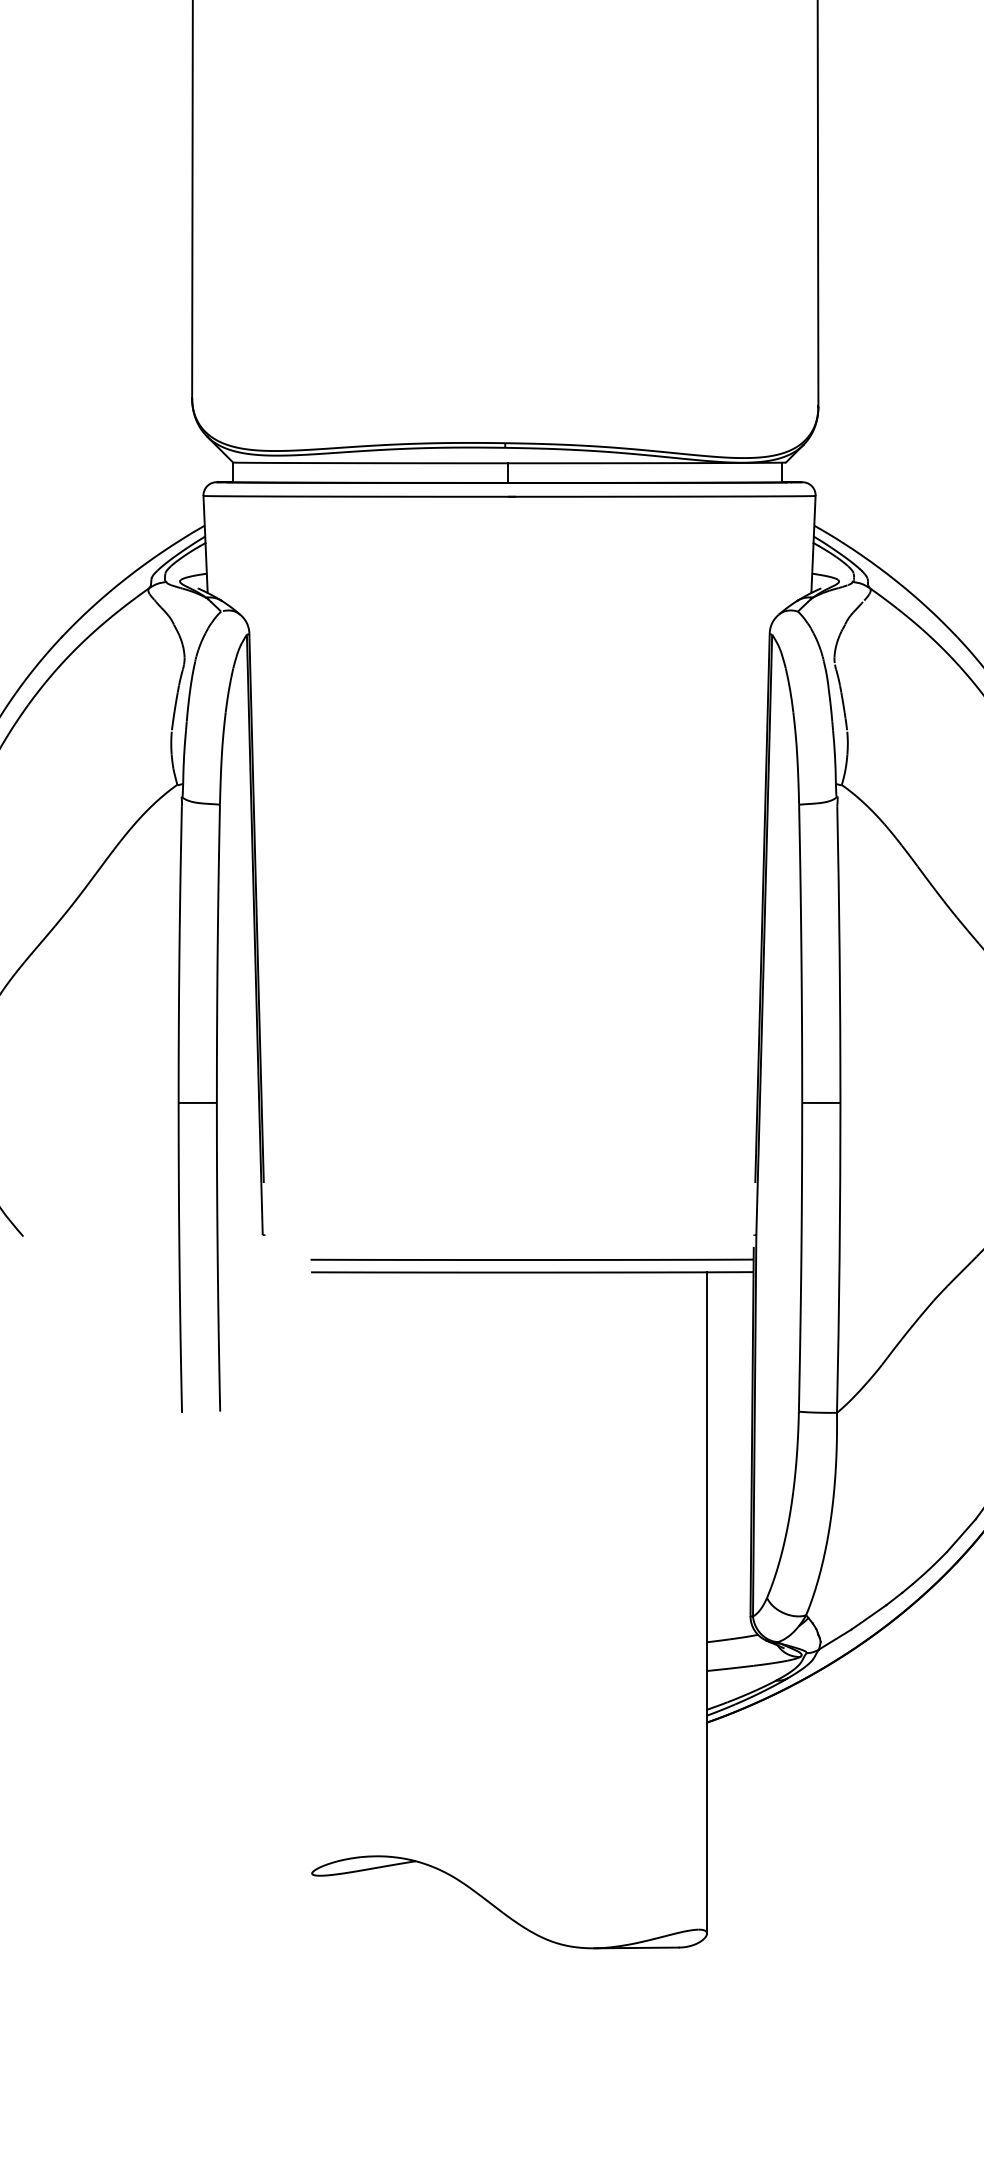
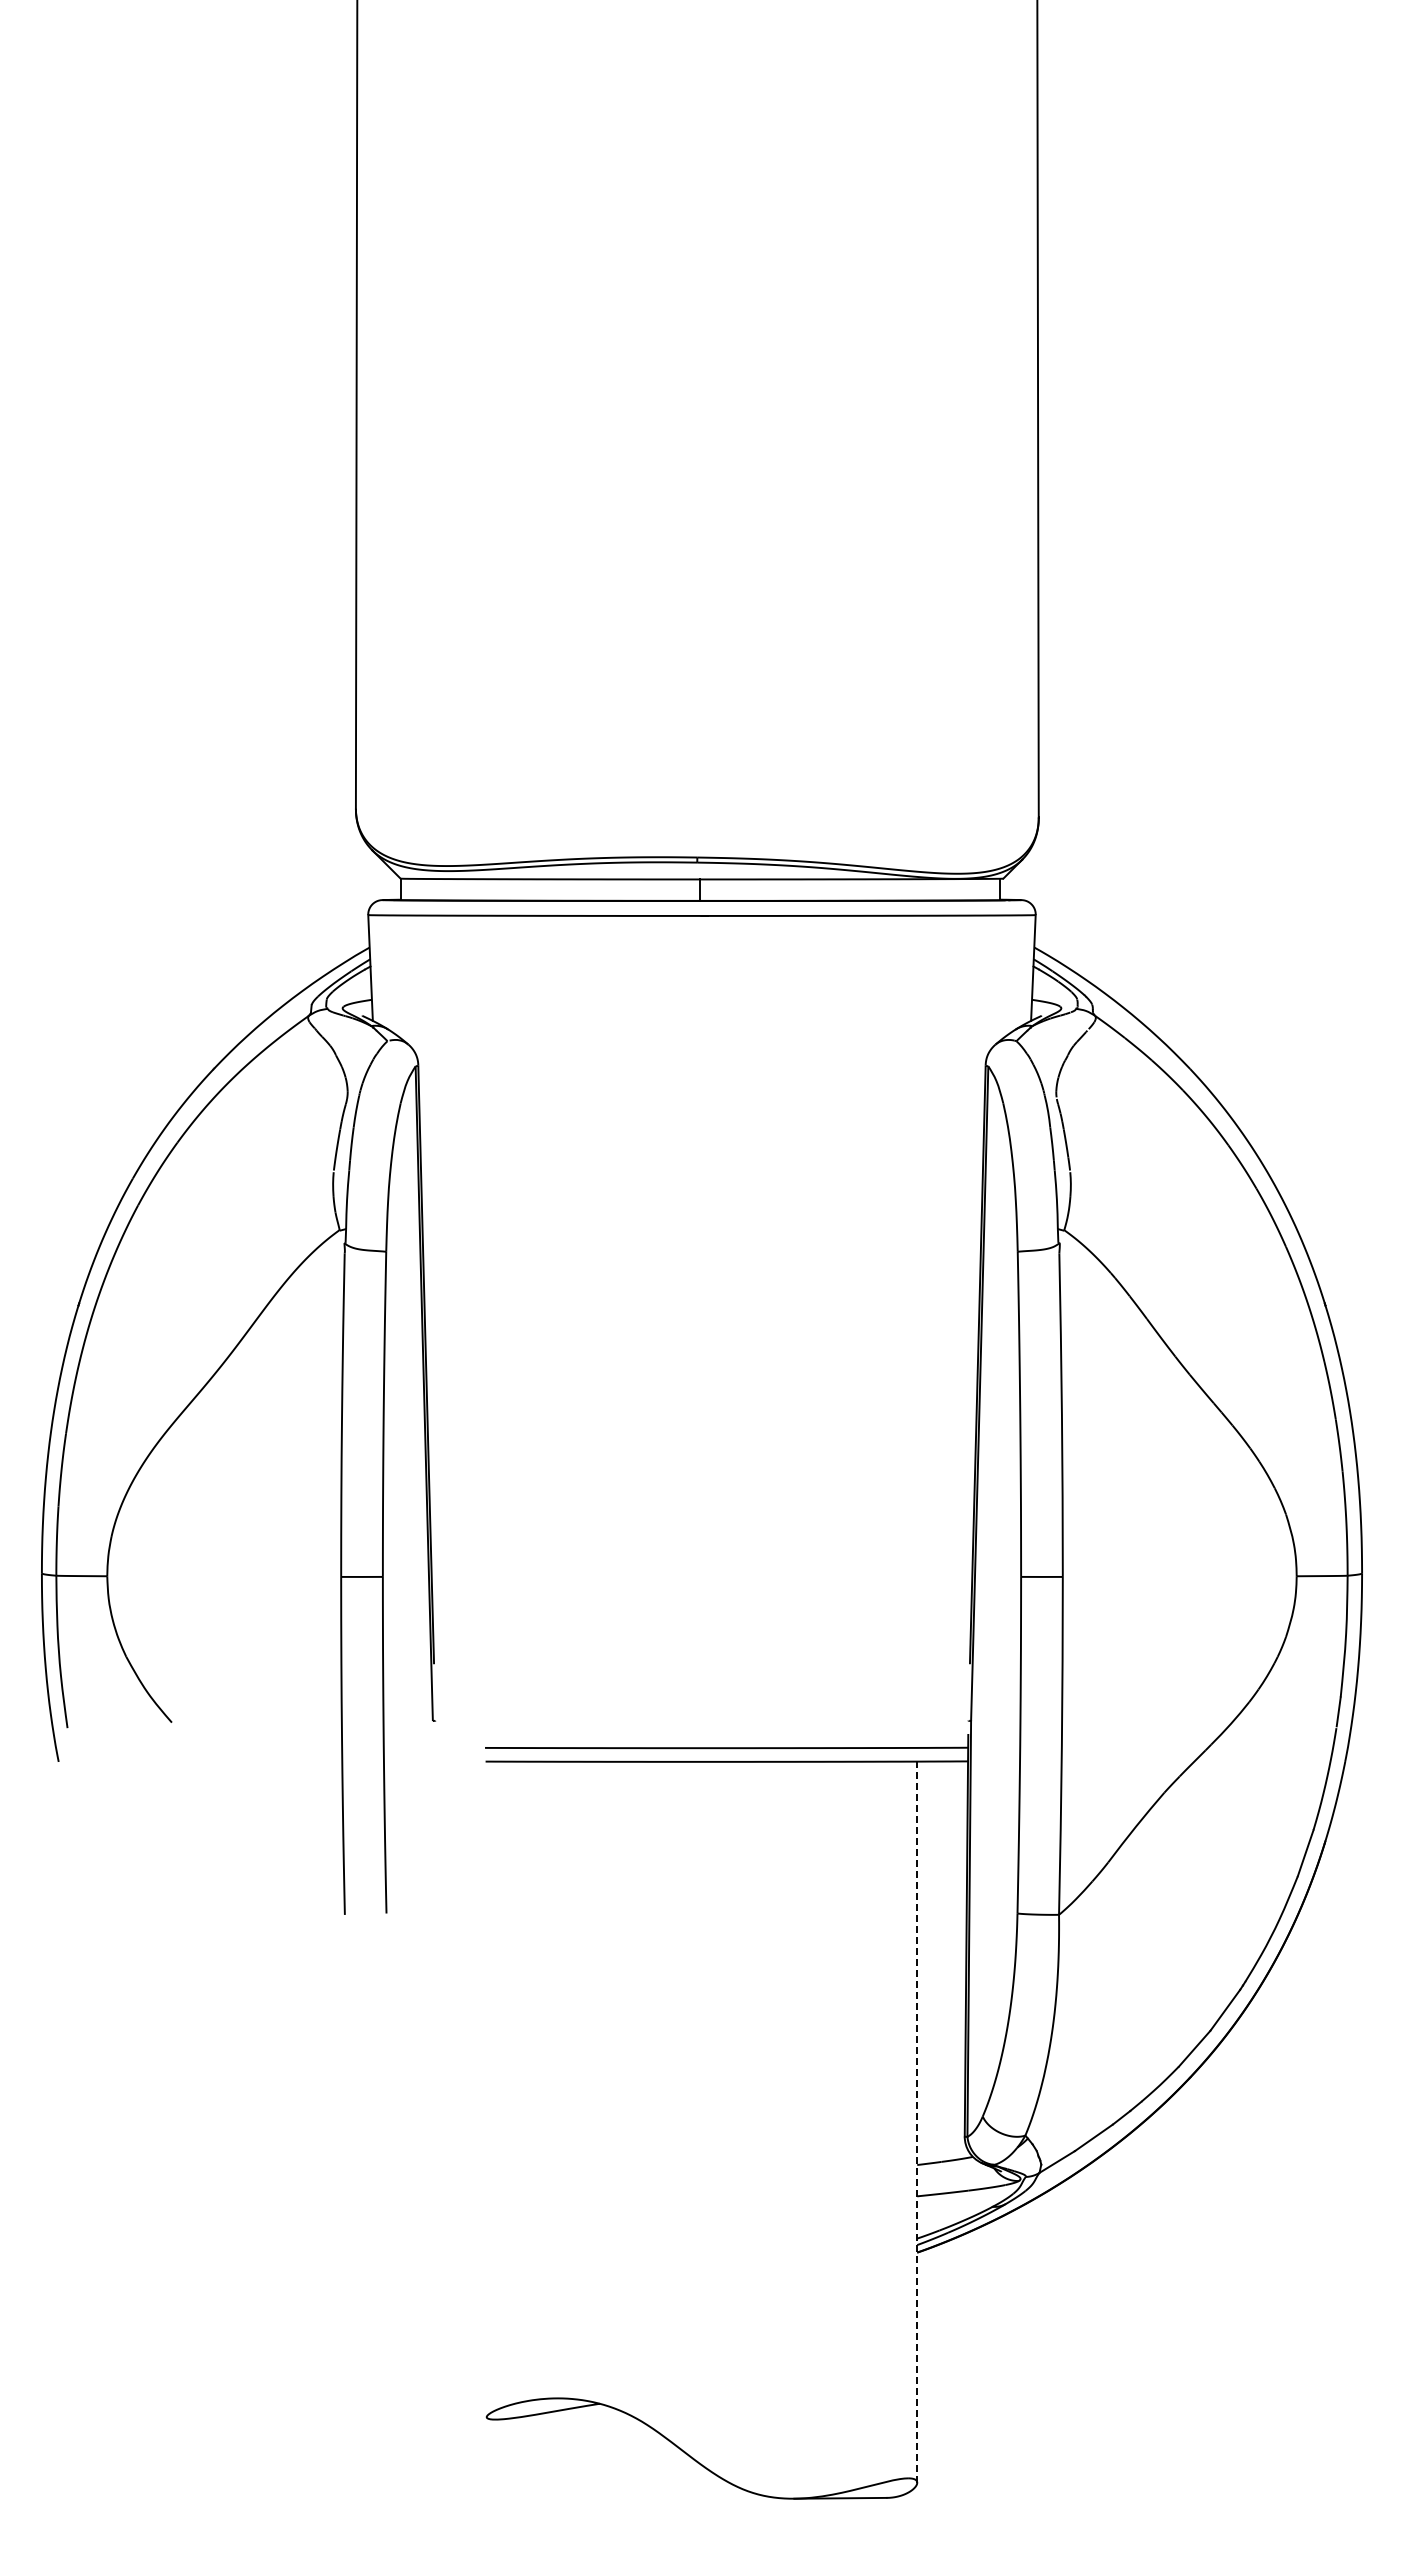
line: (707, 1603) -> (917, 2122), solid -> dashed

